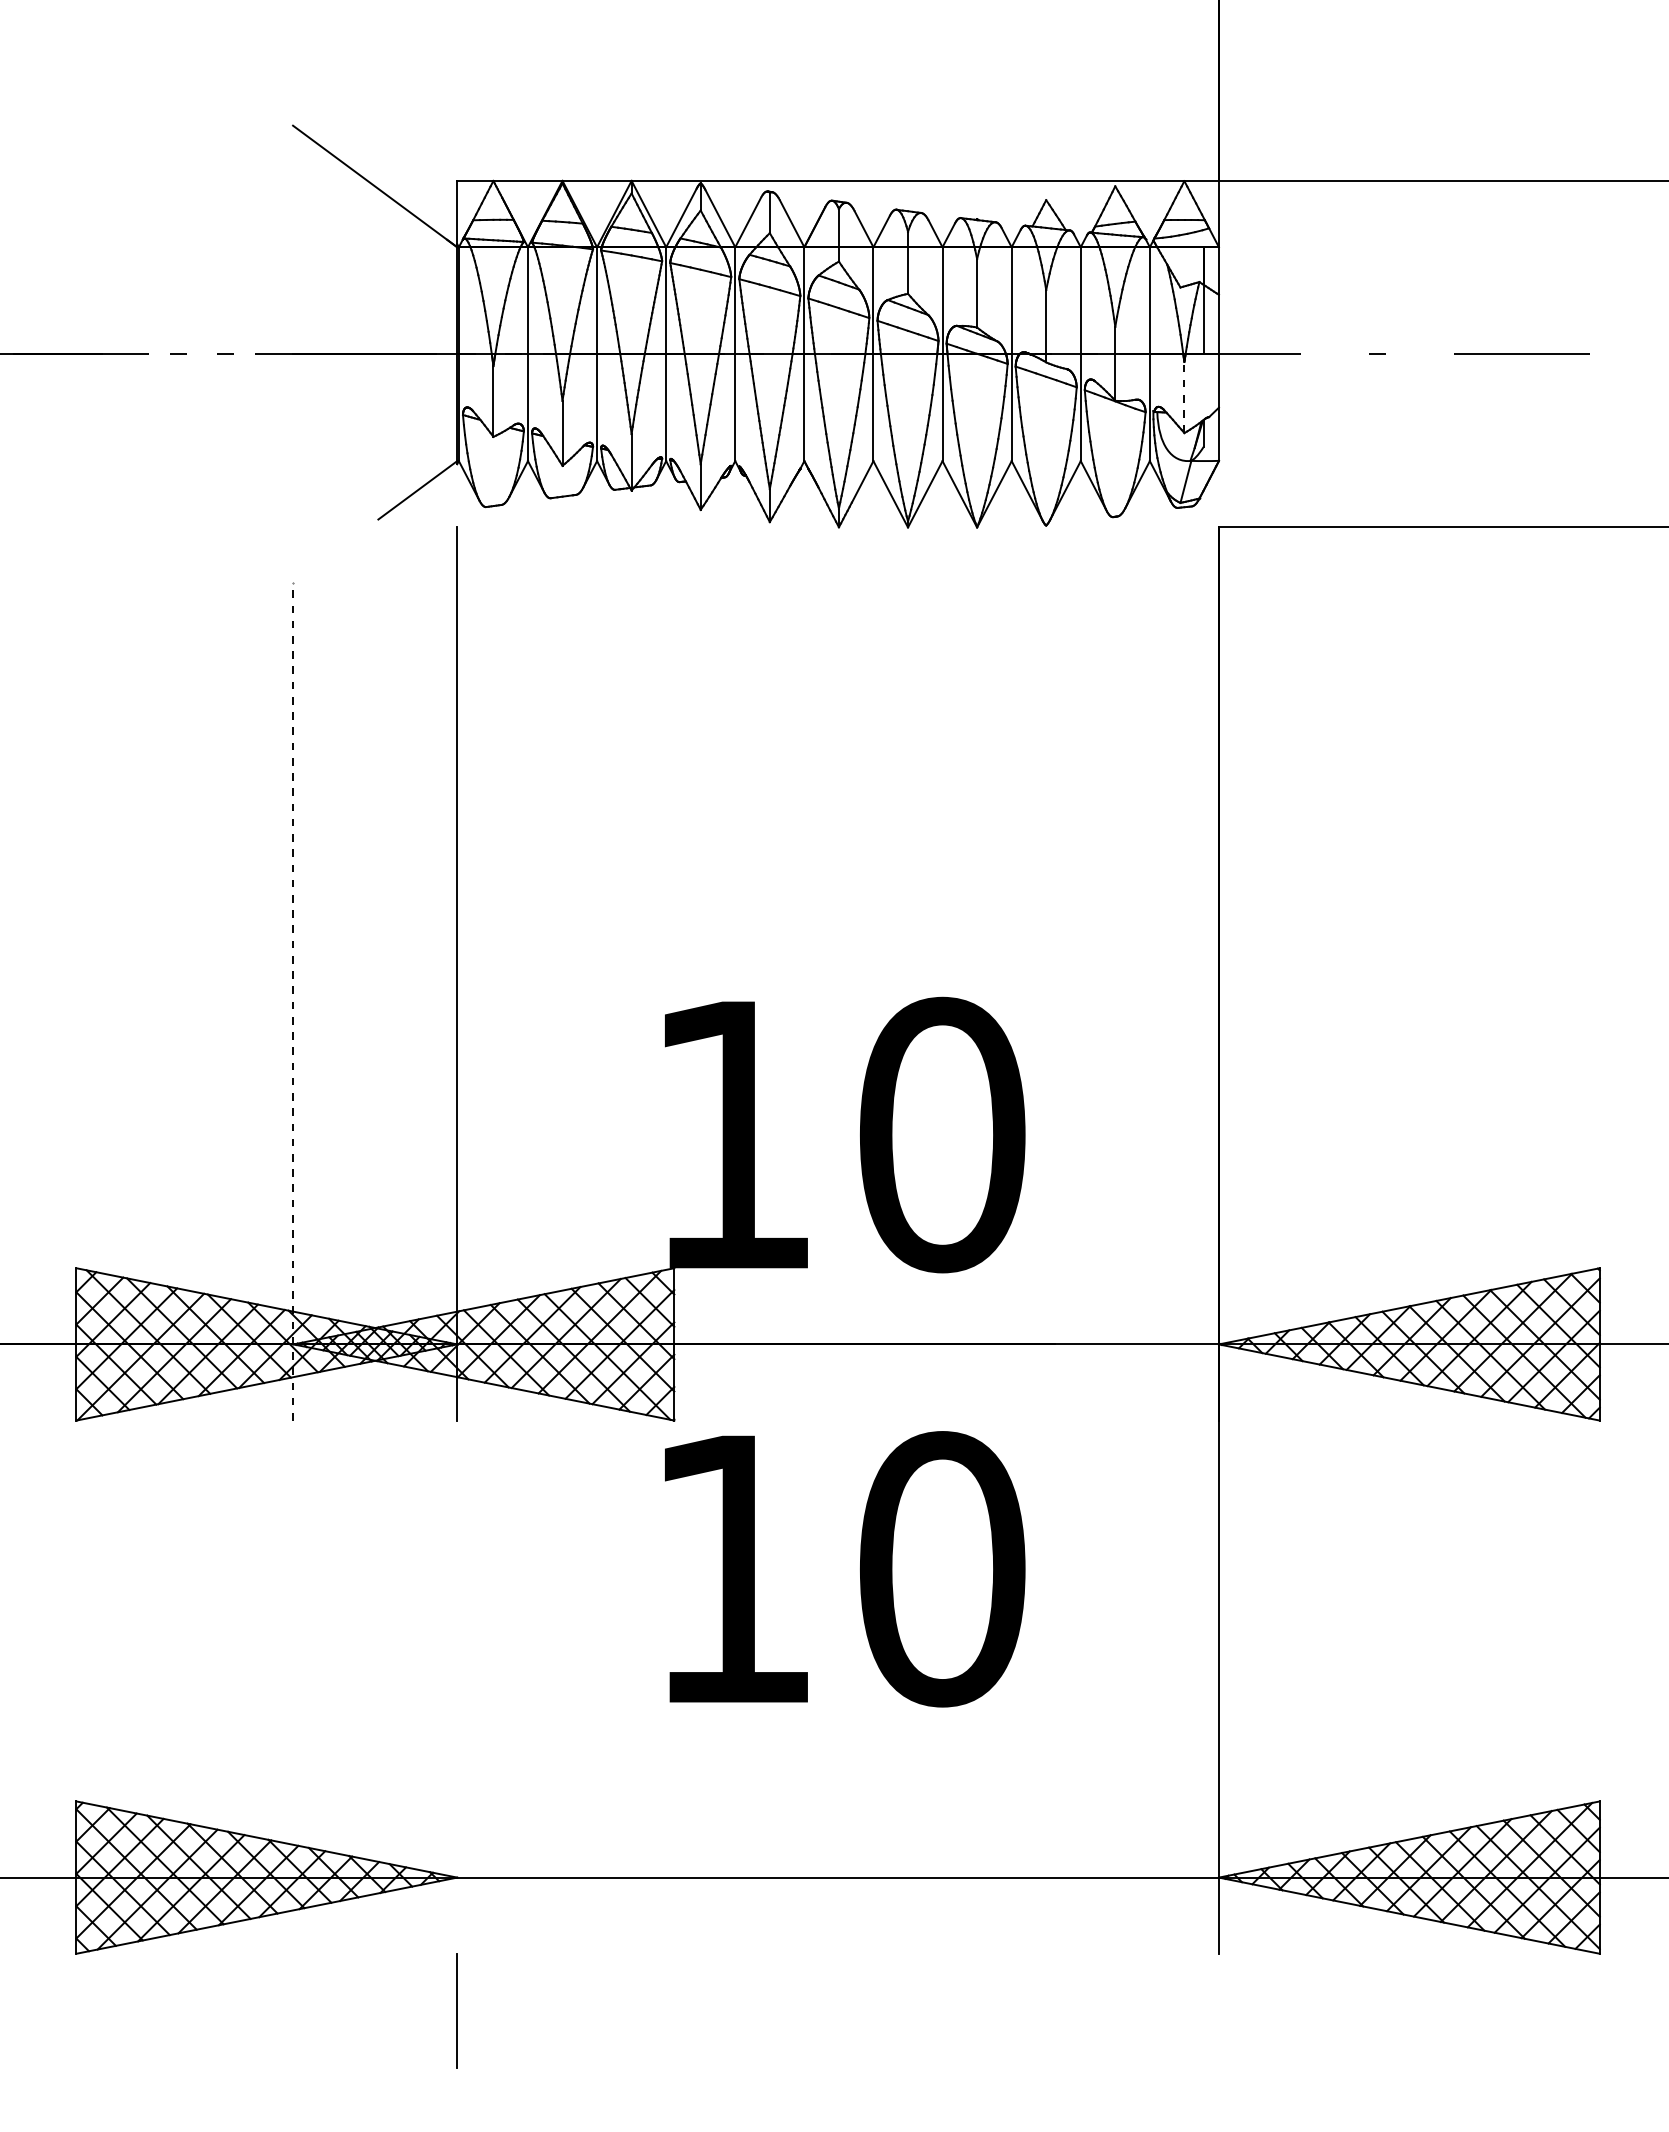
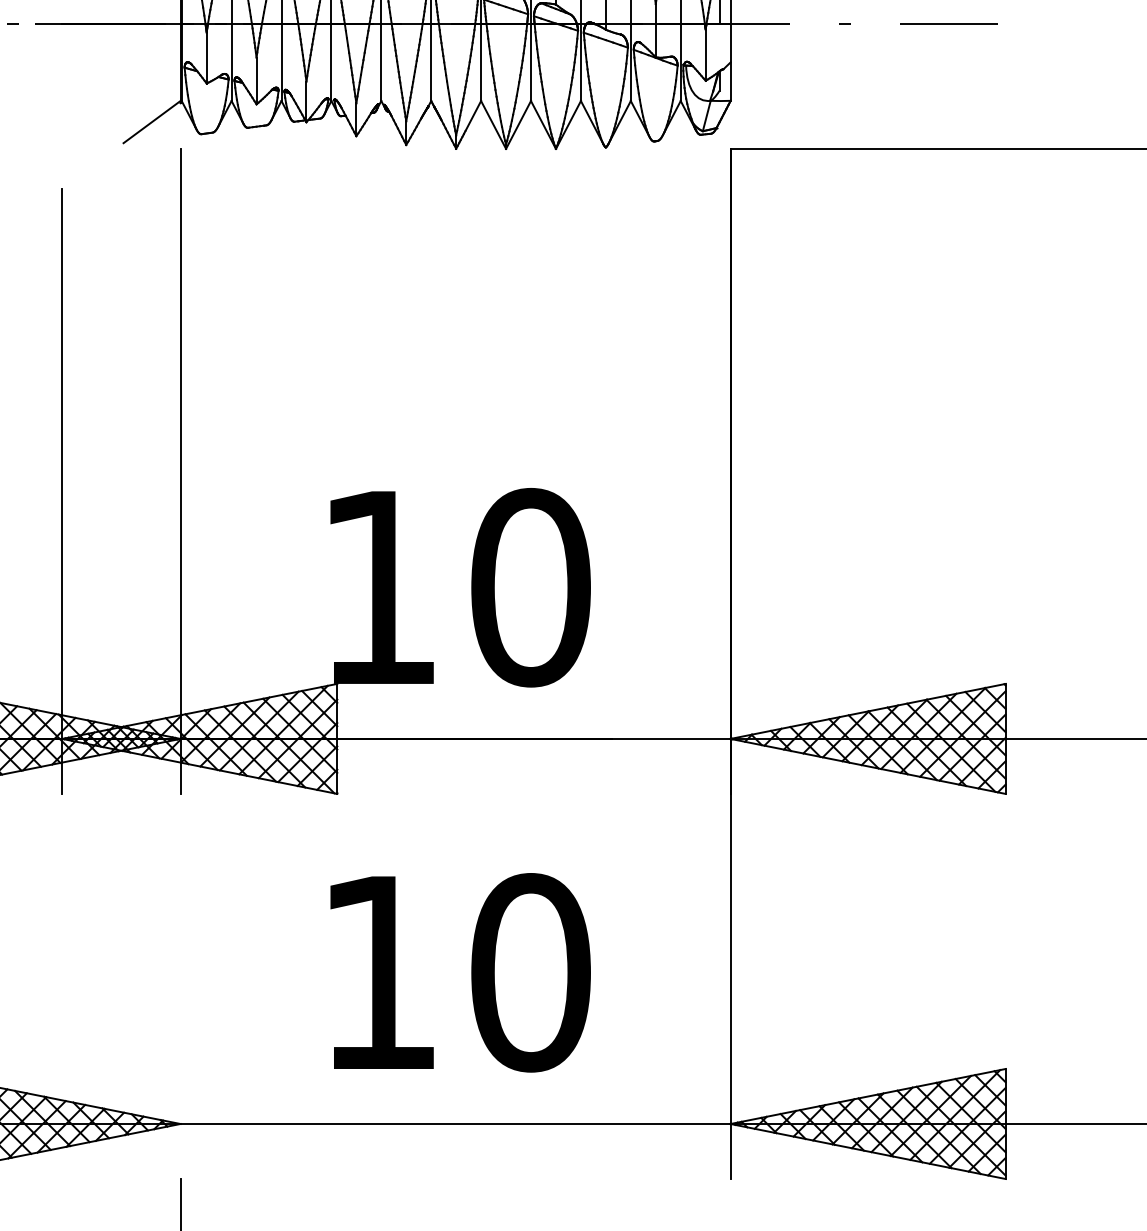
line: (1184, 397) -> (705, 55), dashed -> solid
line: (293, 1001) -> (62, 491), dashed -> solid
text: (845, 1569) -> (460, 972), moved

